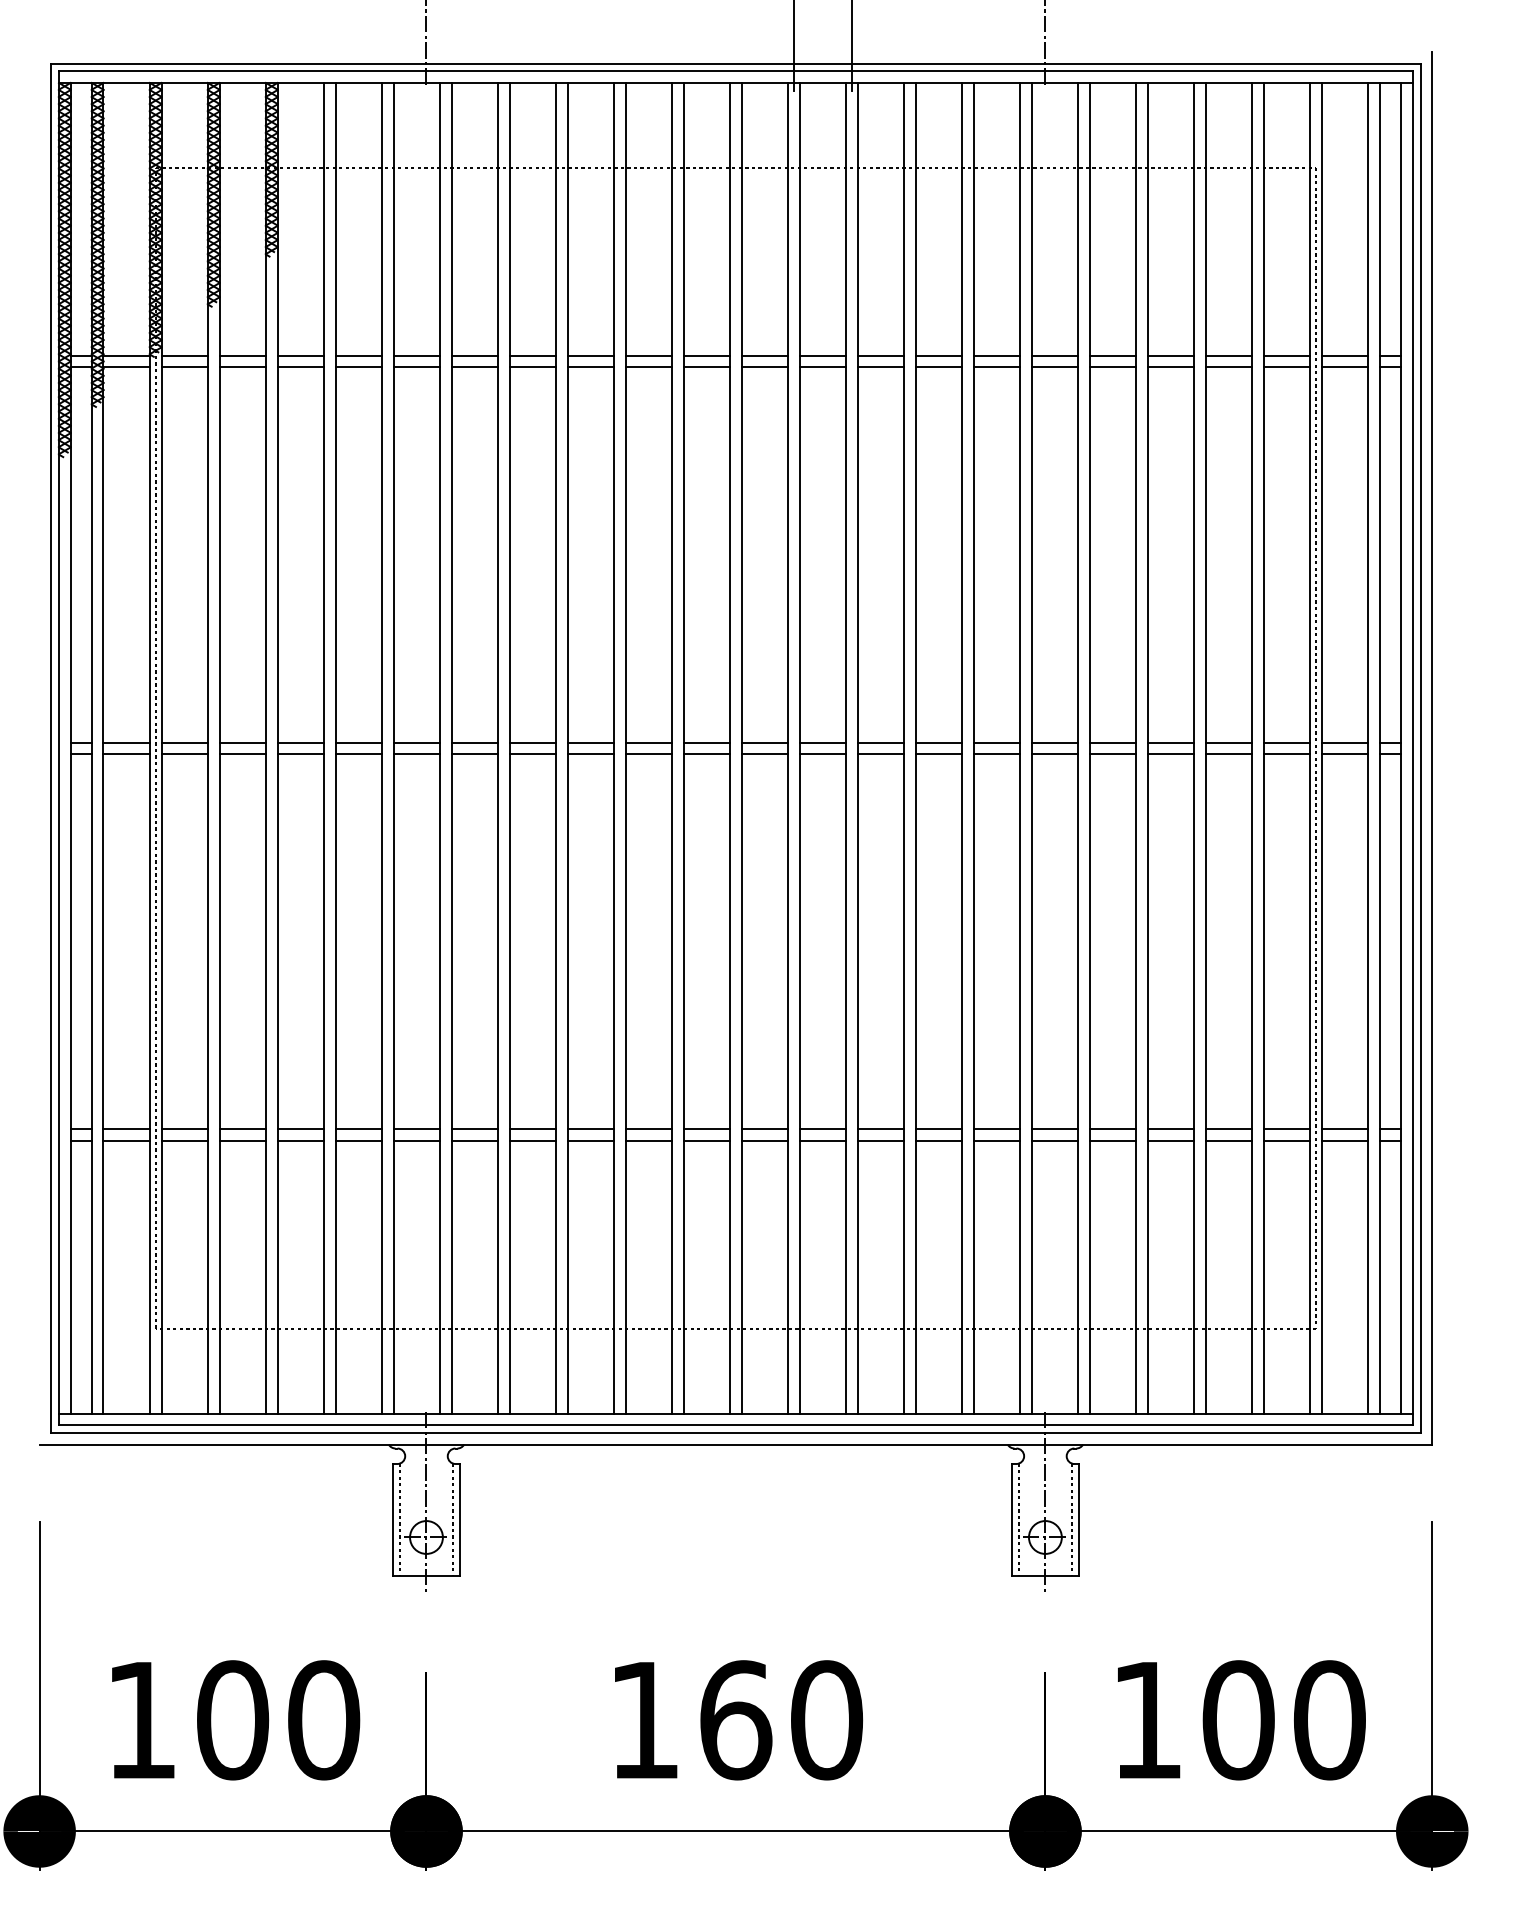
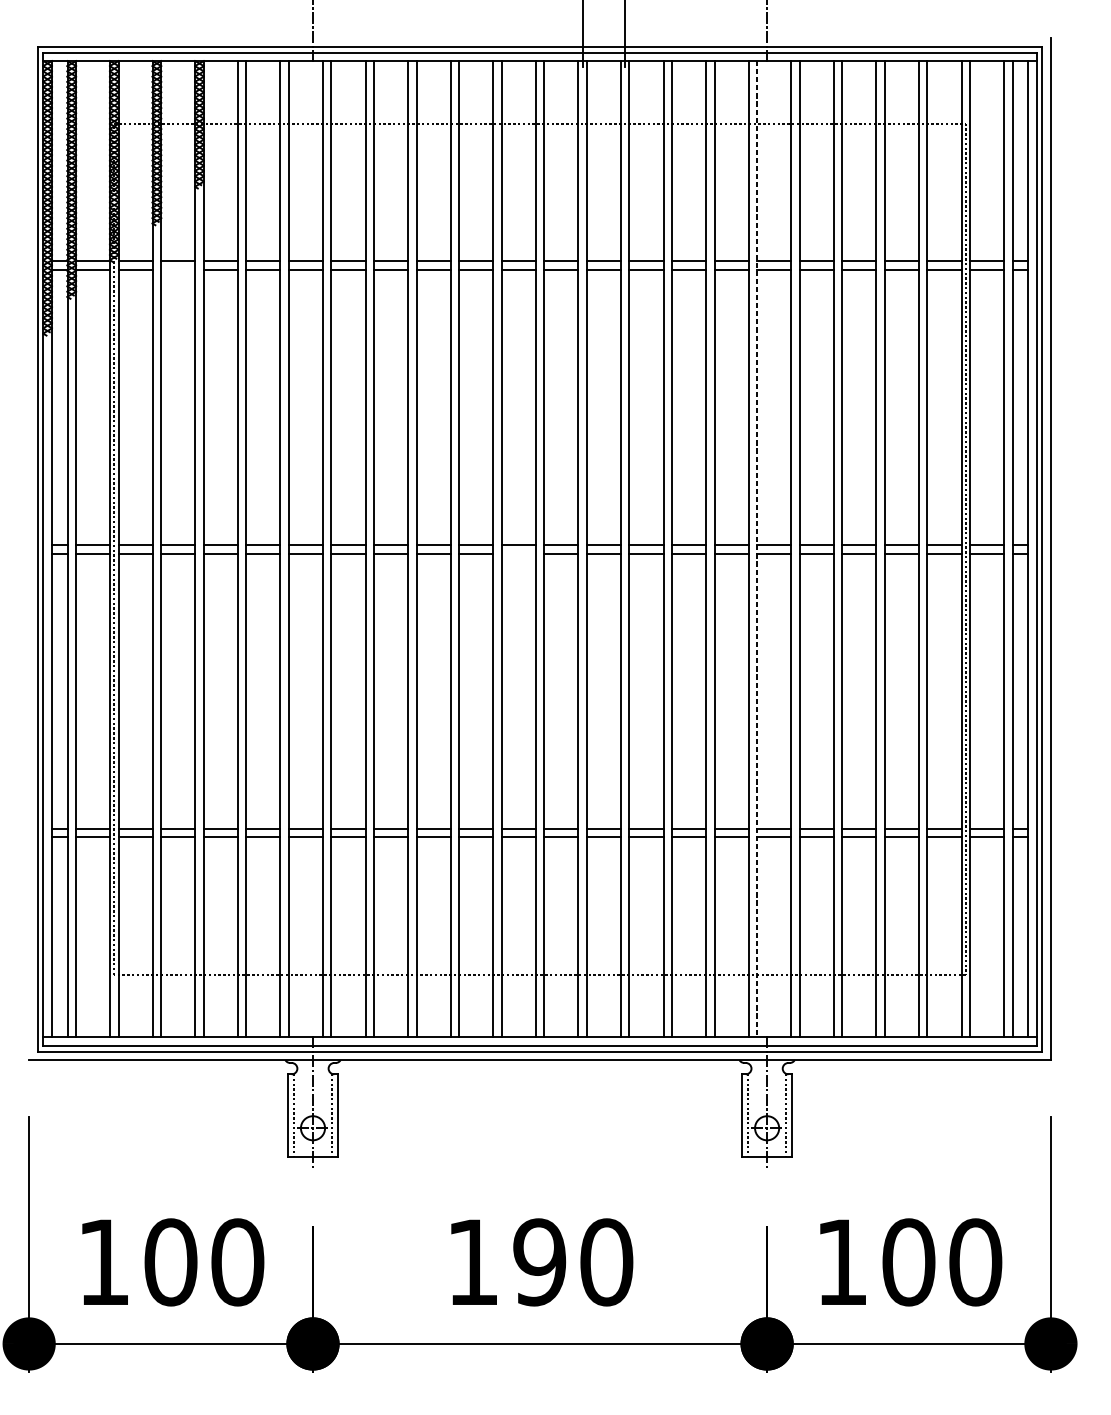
line: (242, 367) -> (178, 269), removed
line: (1031, 748) -> (756, 549), solid -> dashed
line: (706, 754) -> (518, 553), removed
text: (735, 1720) -> (539, 1262), 160 -> 190

